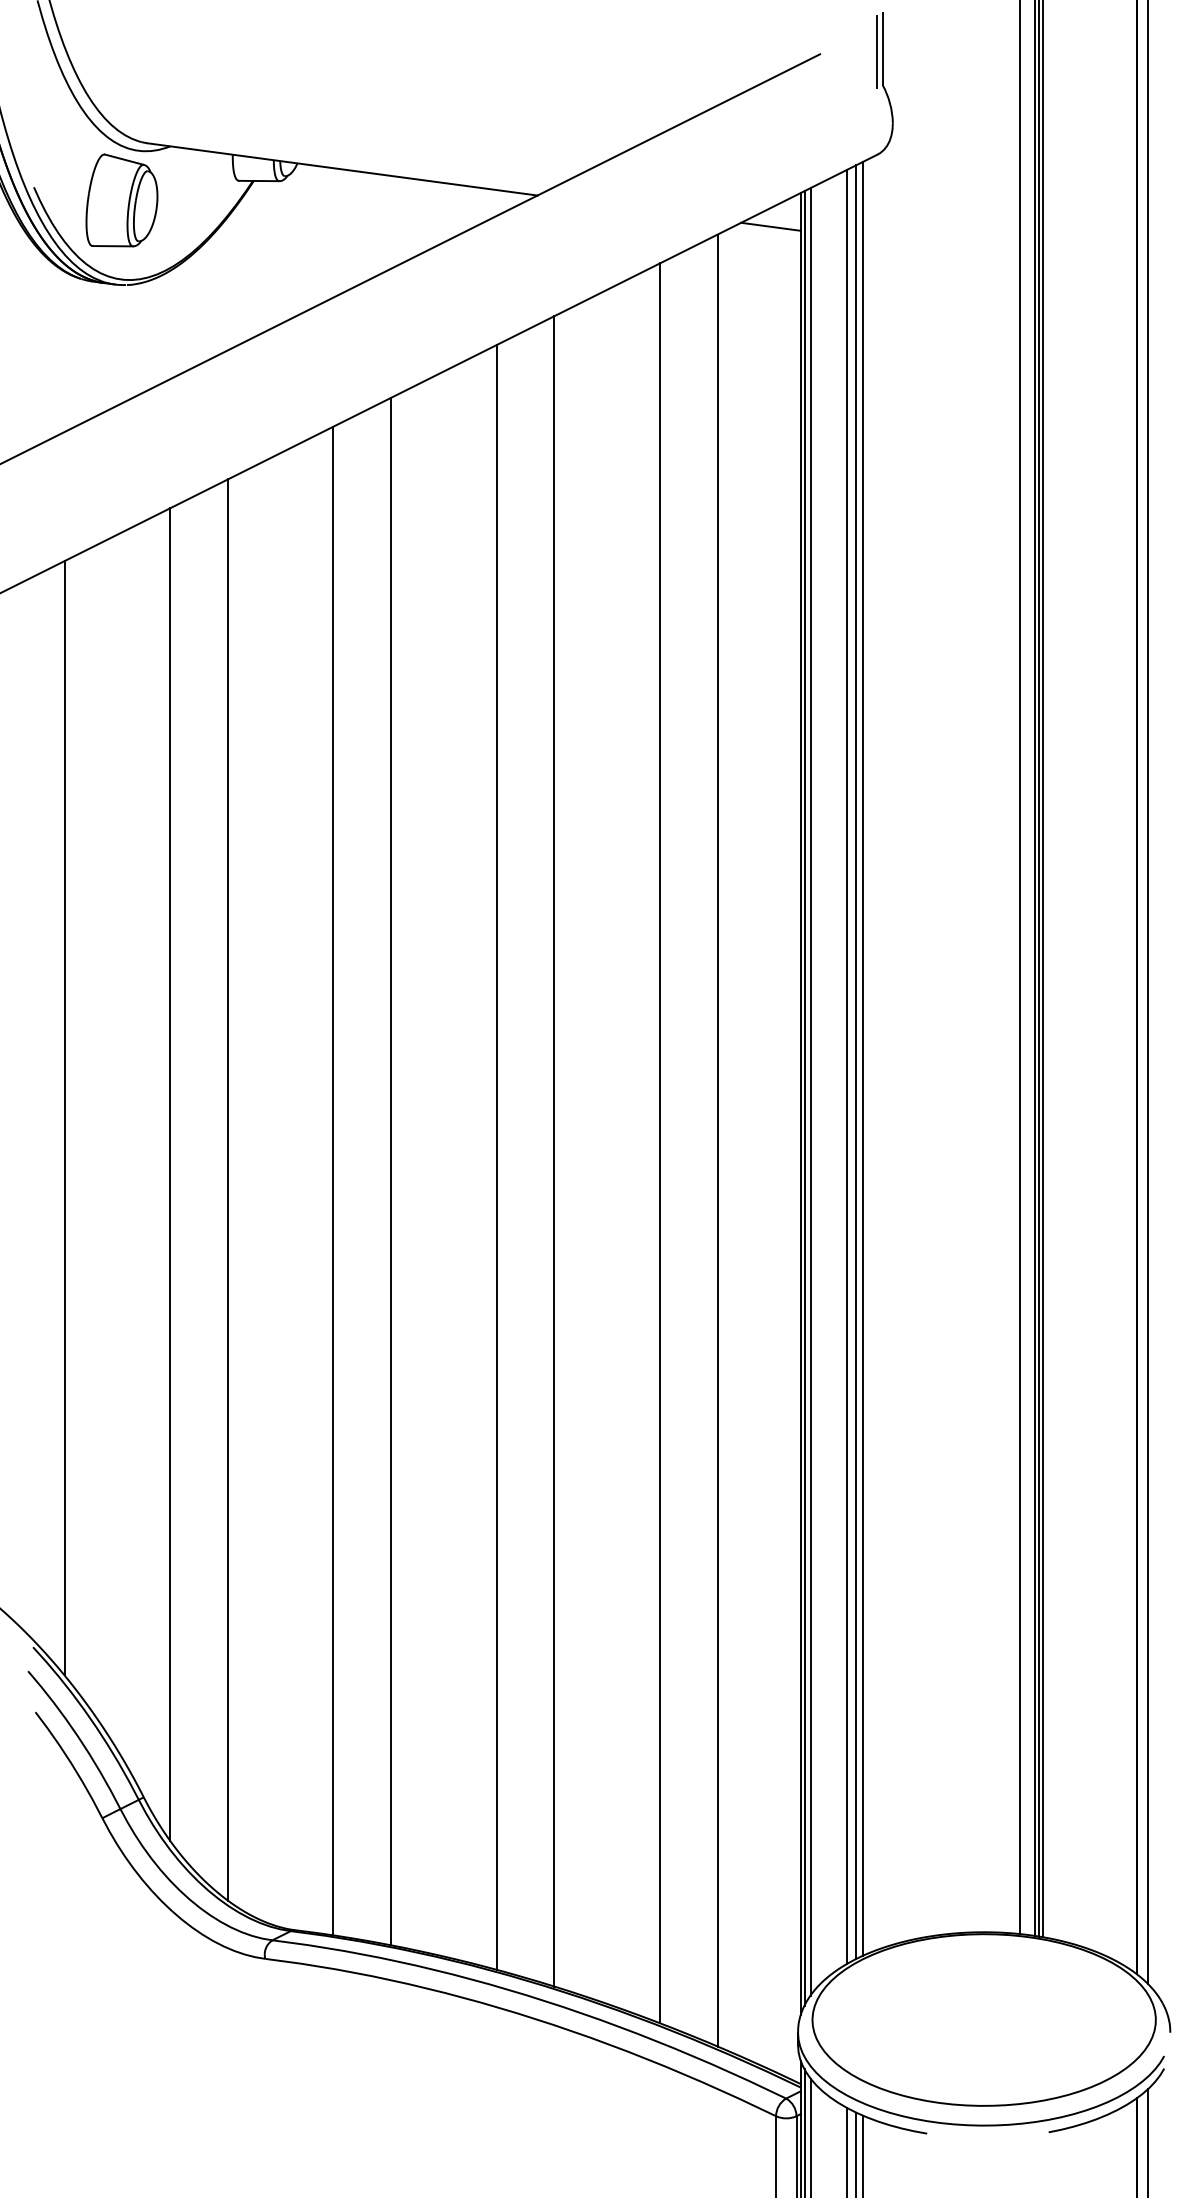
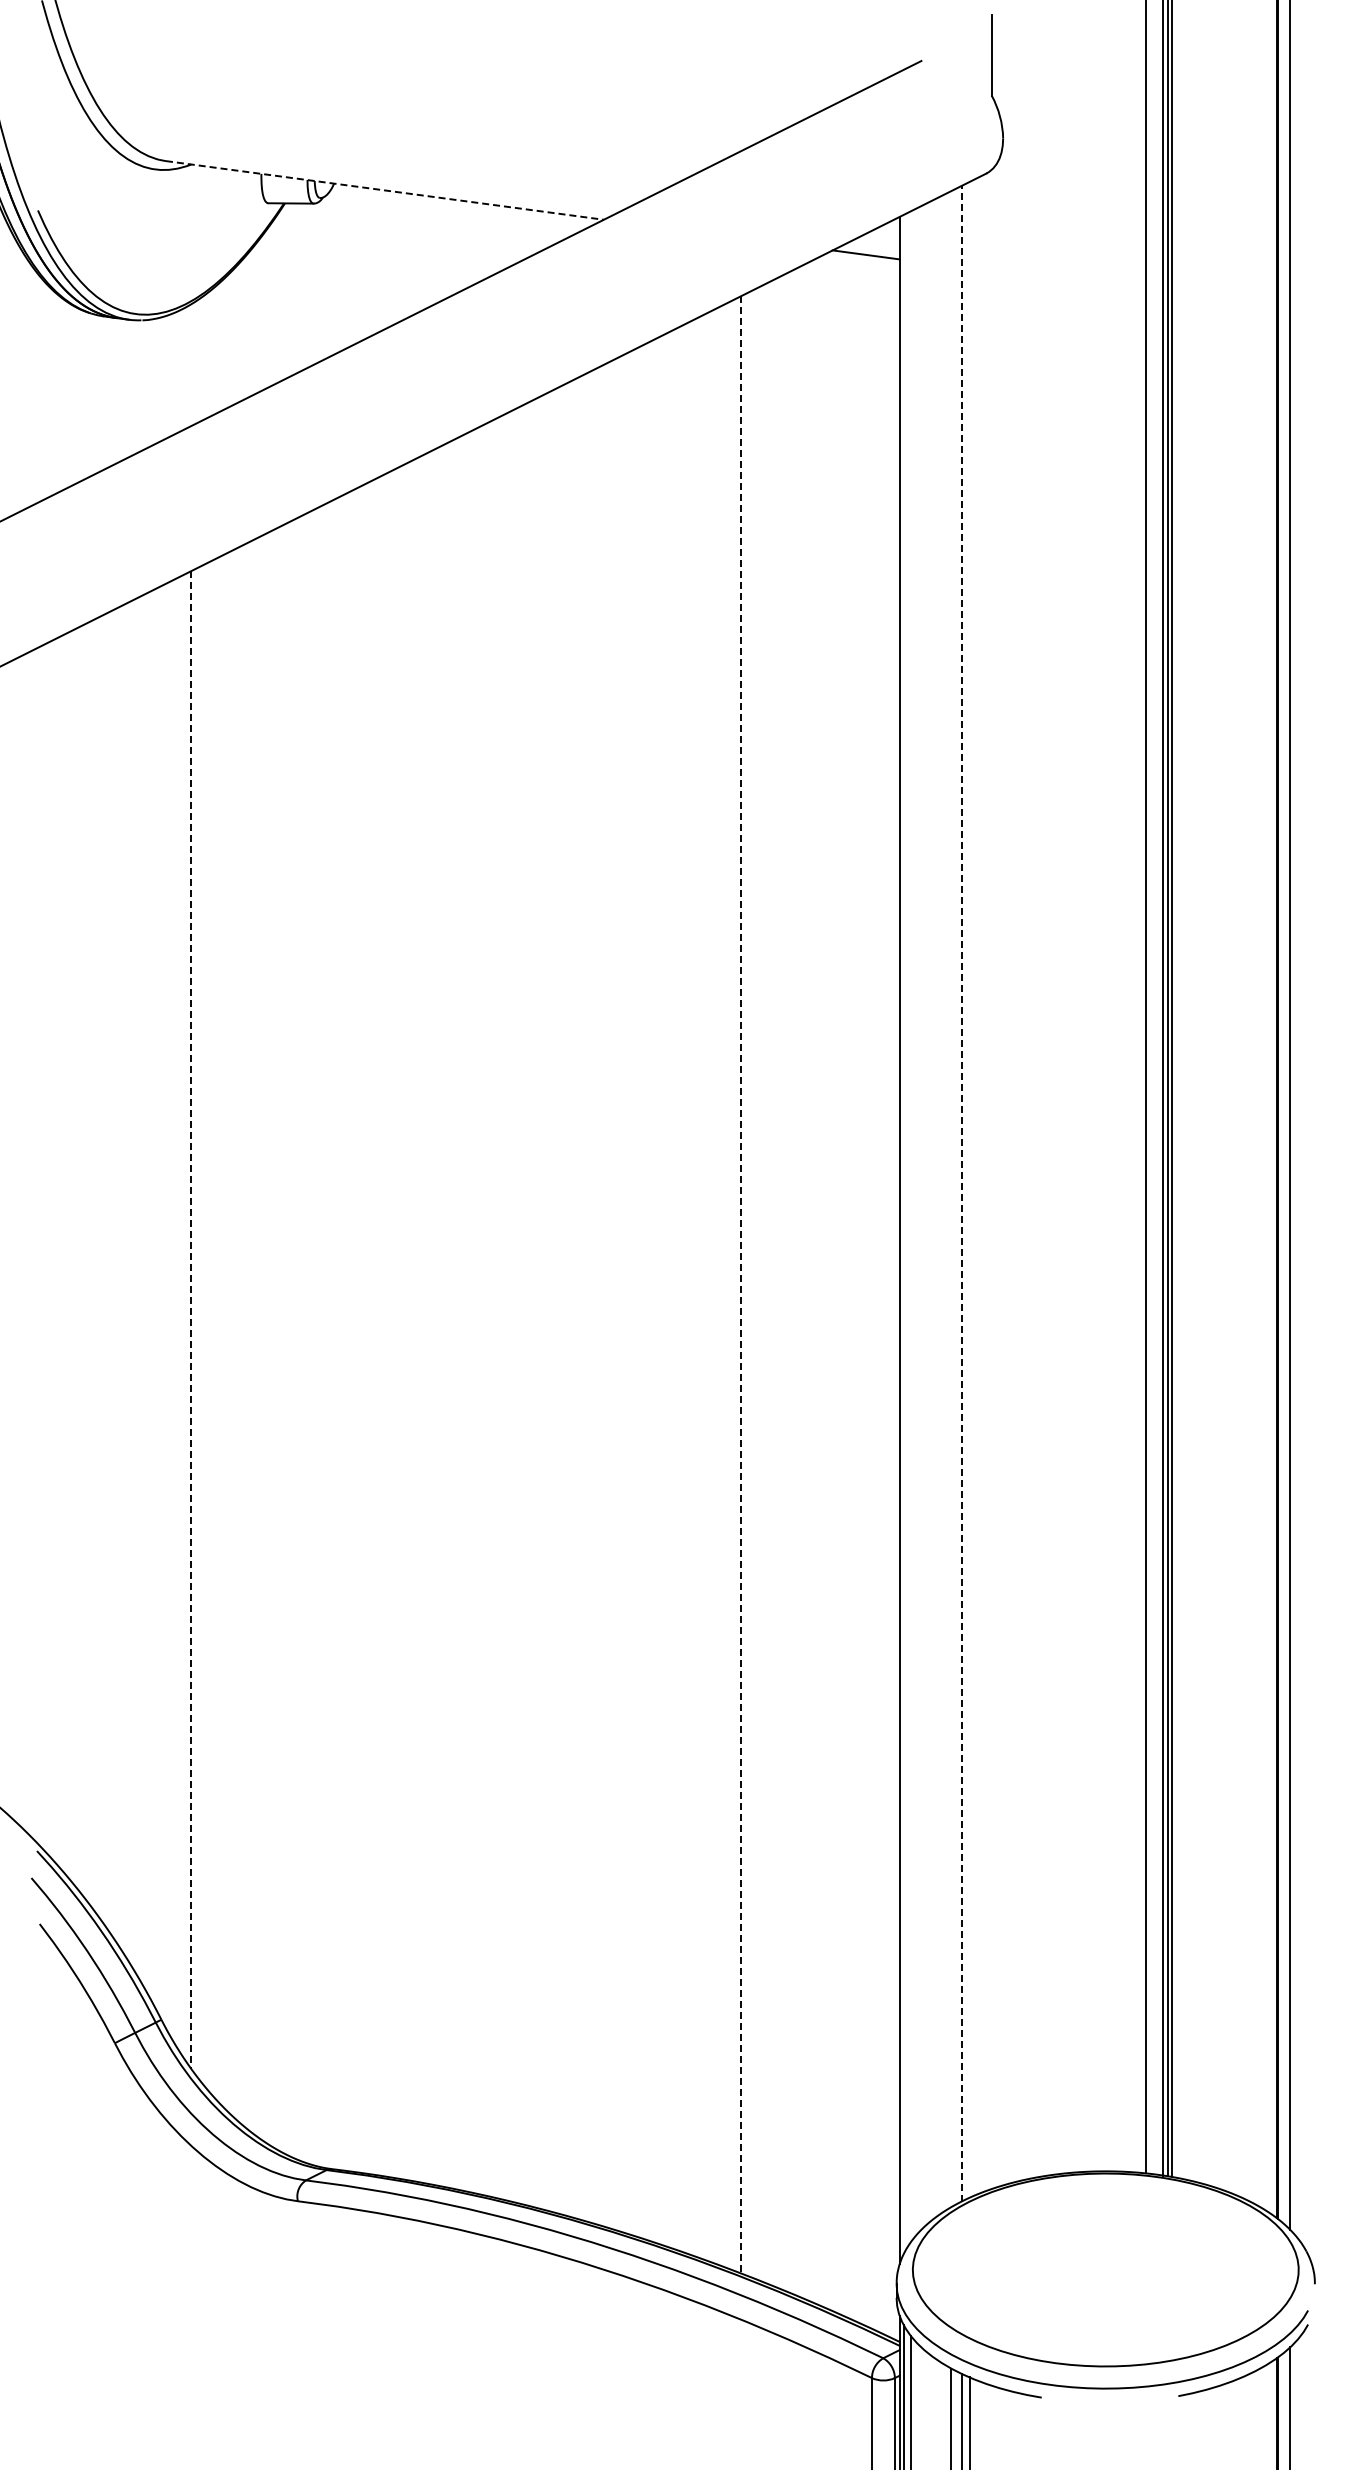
line: (876, 52) -> (984, 58), removed
line: (342, 169) -> (384, 190), solid -> dashed
part: (121, 199) -> (136, 224), removed
line: (862, 1058) -> (969, 1189), removed
line: (855, 1062) -> (961, 1193), solid -> dashed
line: (846, 1067) -> (951, 1199), removed
line: (810, 1091) -> (910, 1226), removed
line: (804, 1097) -> (903, 1233), removed
line: (64, 1118) -> (72, 1256), removed
line: (717, 1140) -> (806, 1281), removed
line: (660, 1143) -> (741, 1284), solid -> dashed
line: (554, 1151) -> (622, 1293), removed
line: (496, 1157) -> (557, 1300), removed
line: (391, 1171) -> (439, 1316), removed
line: (170, 1174) -> (191, 1319), solid -> dashed
line: (333, 1180) -> (374, 1326), removed
line: (227, 1189) -> (255, 1336), removed

